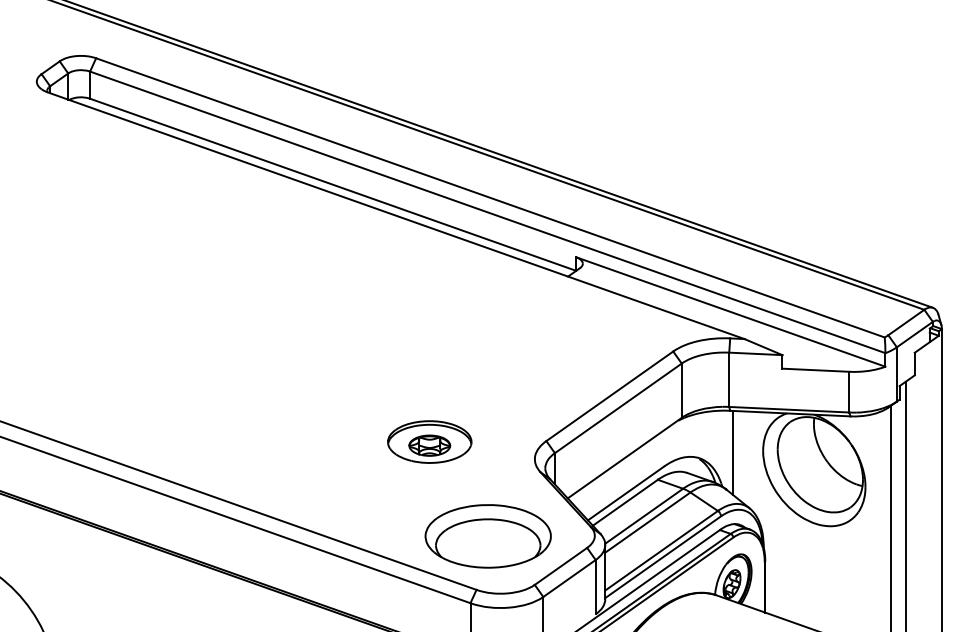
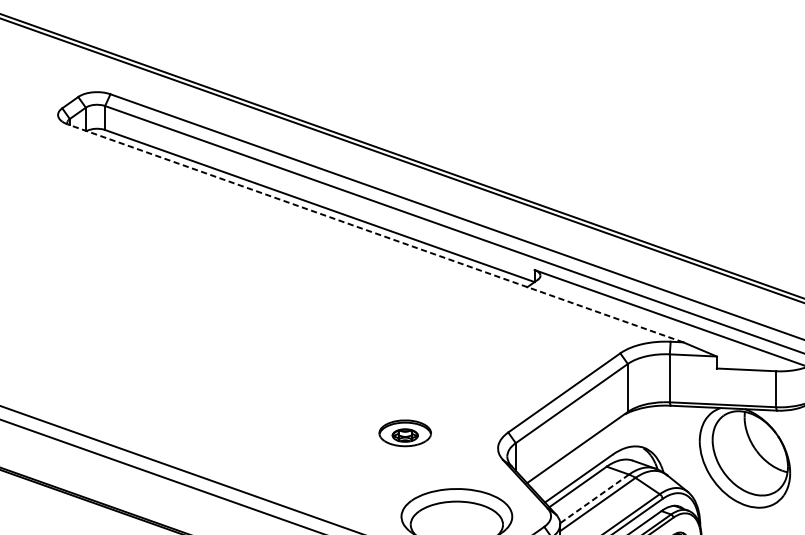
line: (396, 215) -> (375, 233), solid -> dashed
part: (429, 441) -> (404, 432), size x0.7
line: (733, 452) -> (673, 442), removed
line: (644, 516) -> (594, 499), solid -> dashed

